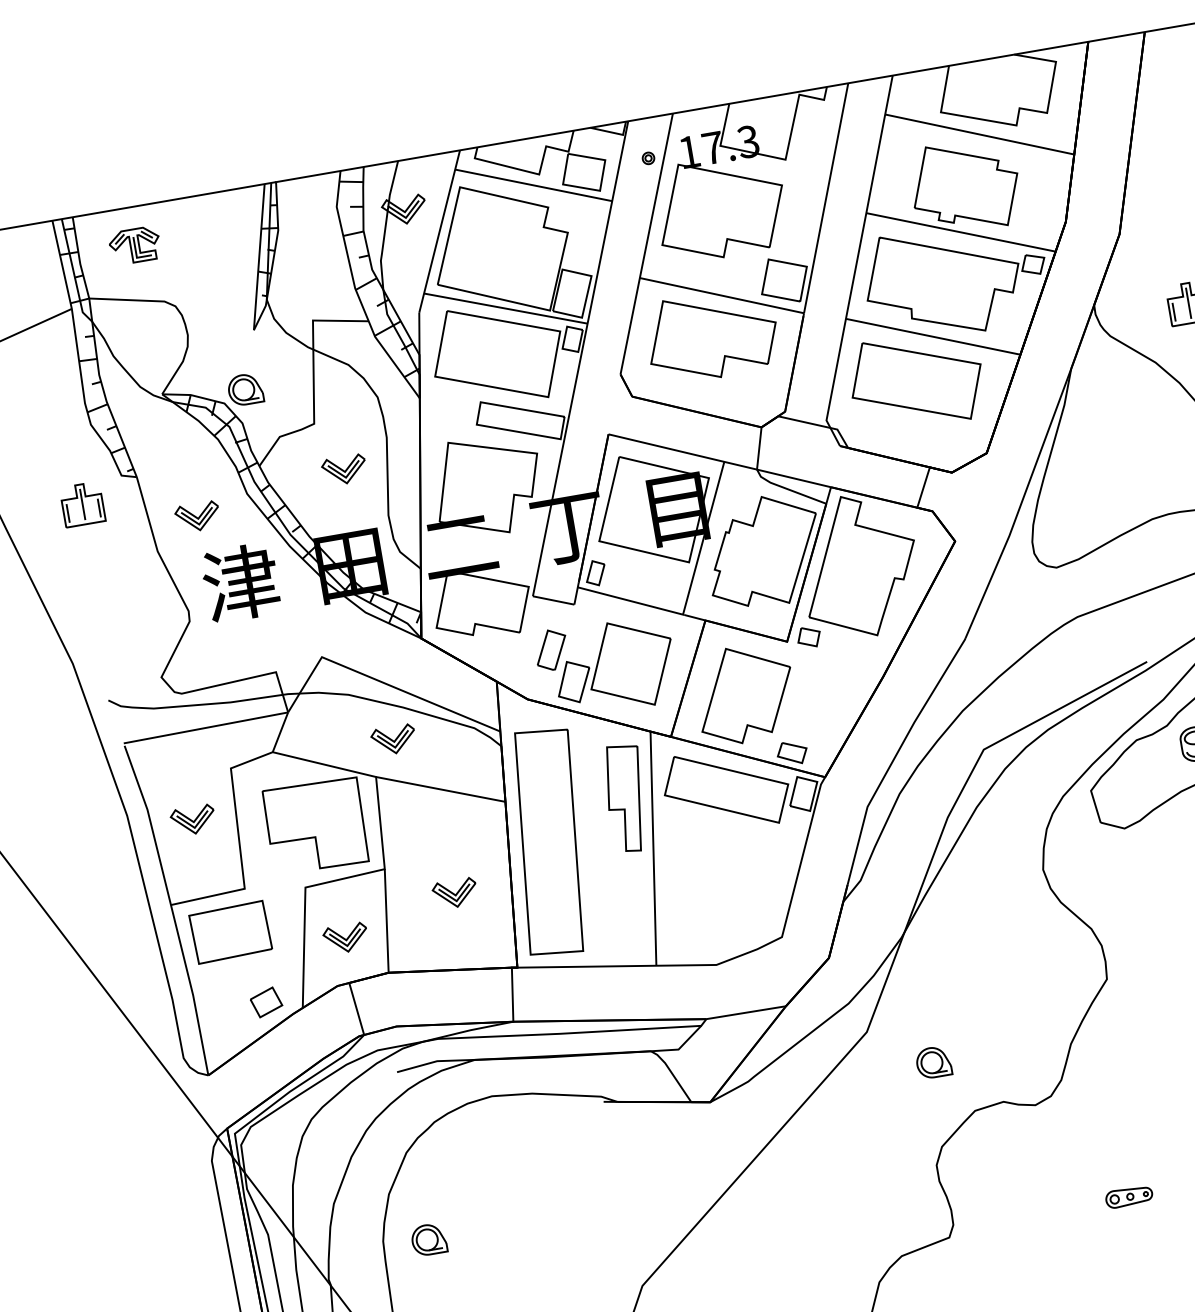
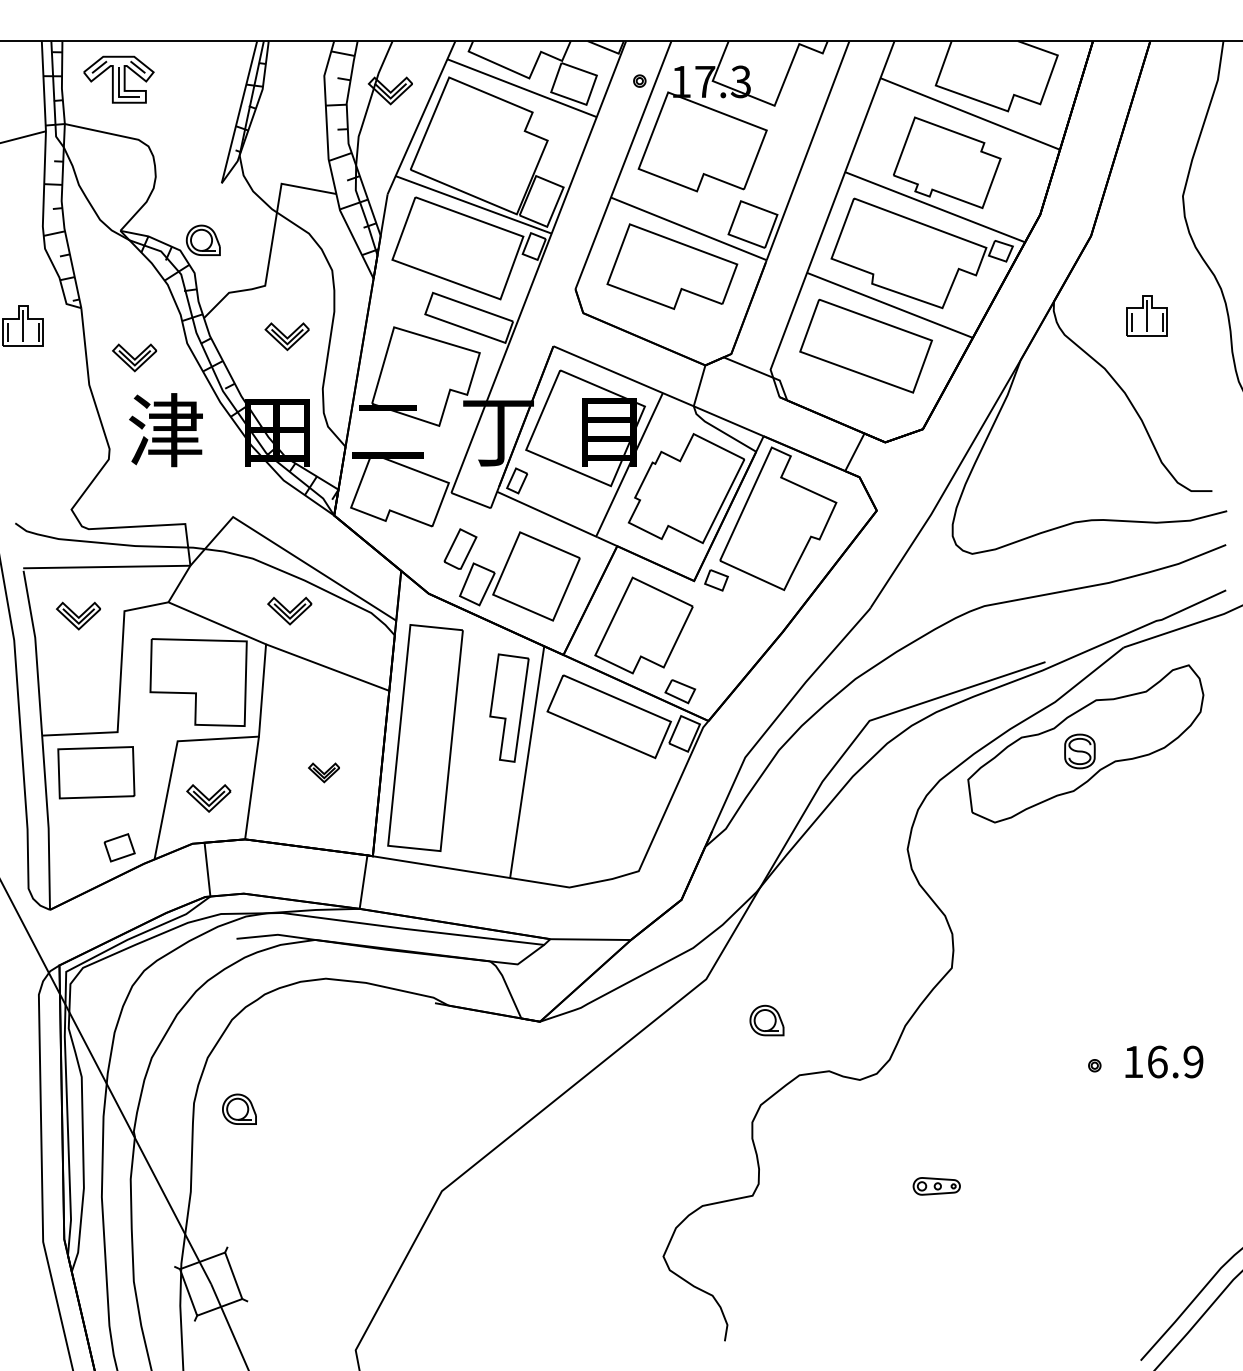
part: (134, 245) -> (118, 79), size x1.4
part: (193, 819) -> (78, 615), moved
part: (454, 893) -> (323, 772), size x0.7

